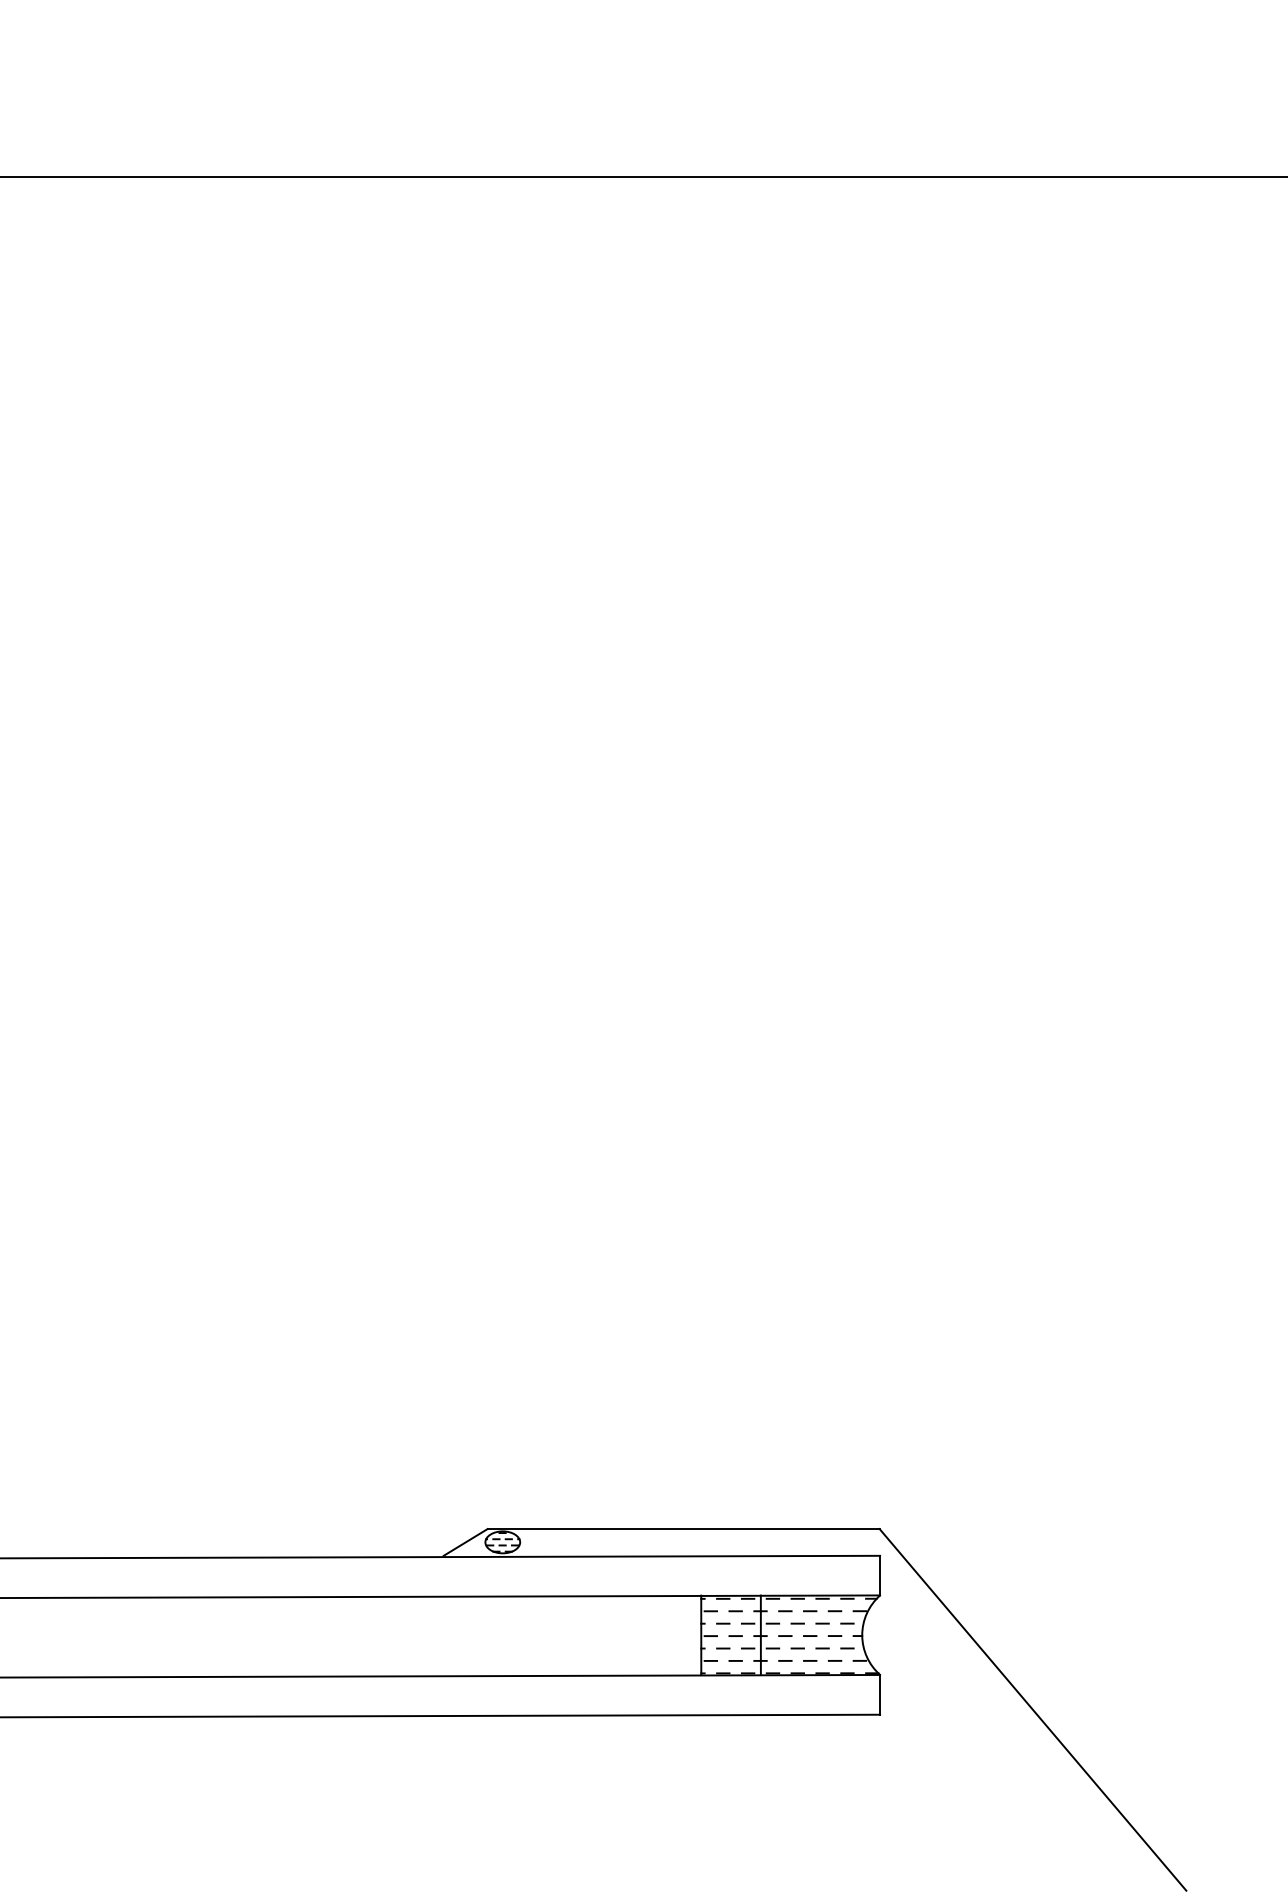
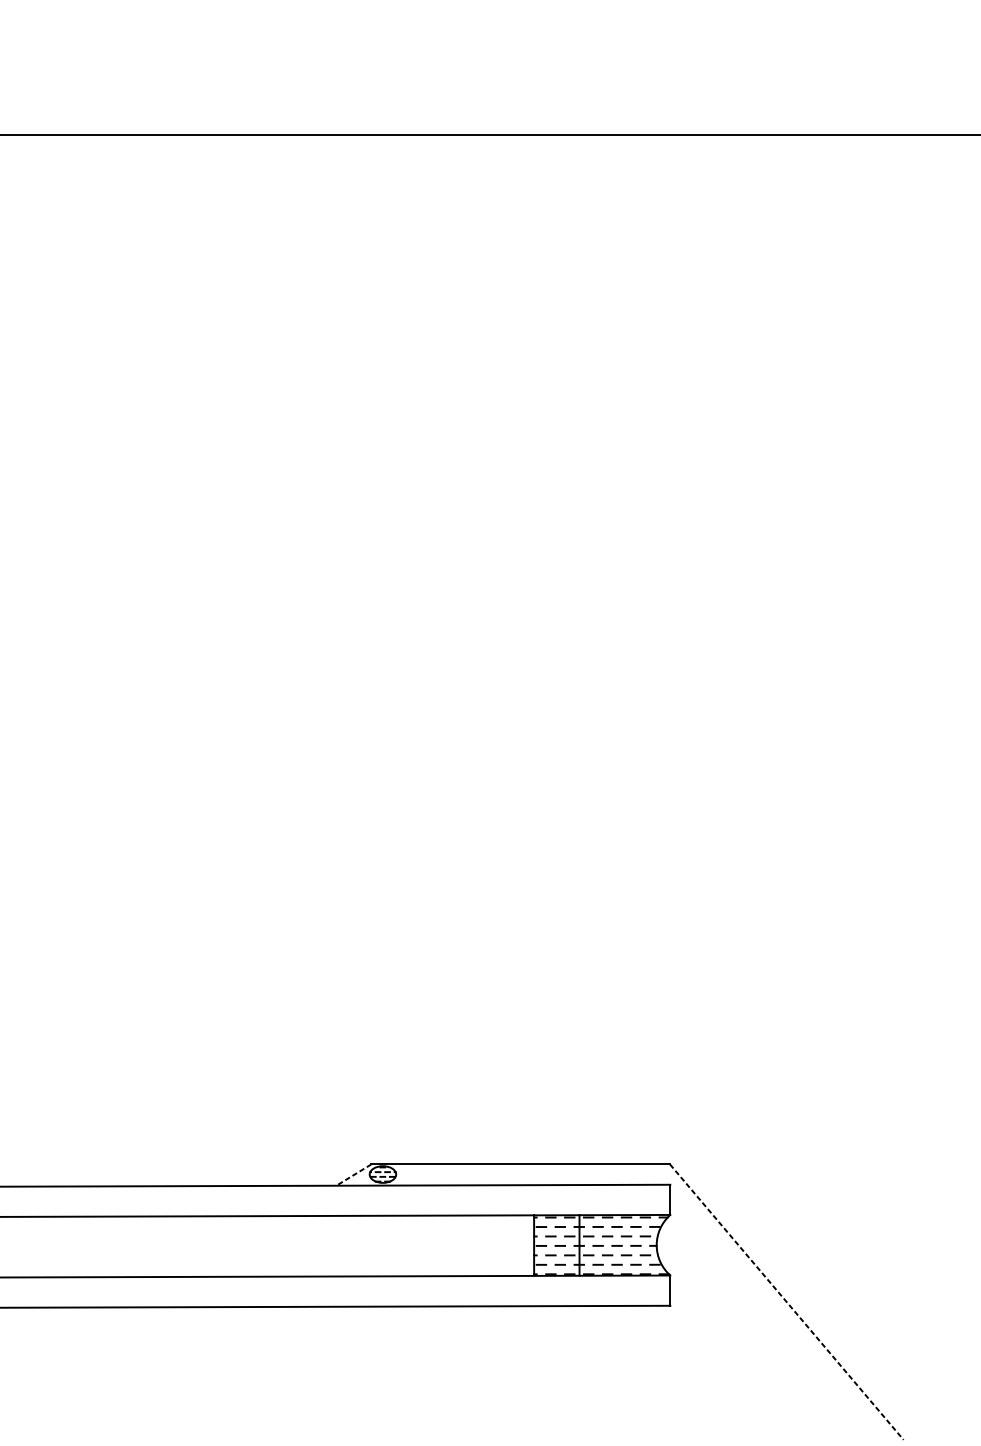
line: (465, 1542) -> (354, 1174), solid -> dashed
line: (1033, 1710) -> (787, 1302), solid -> dashed

